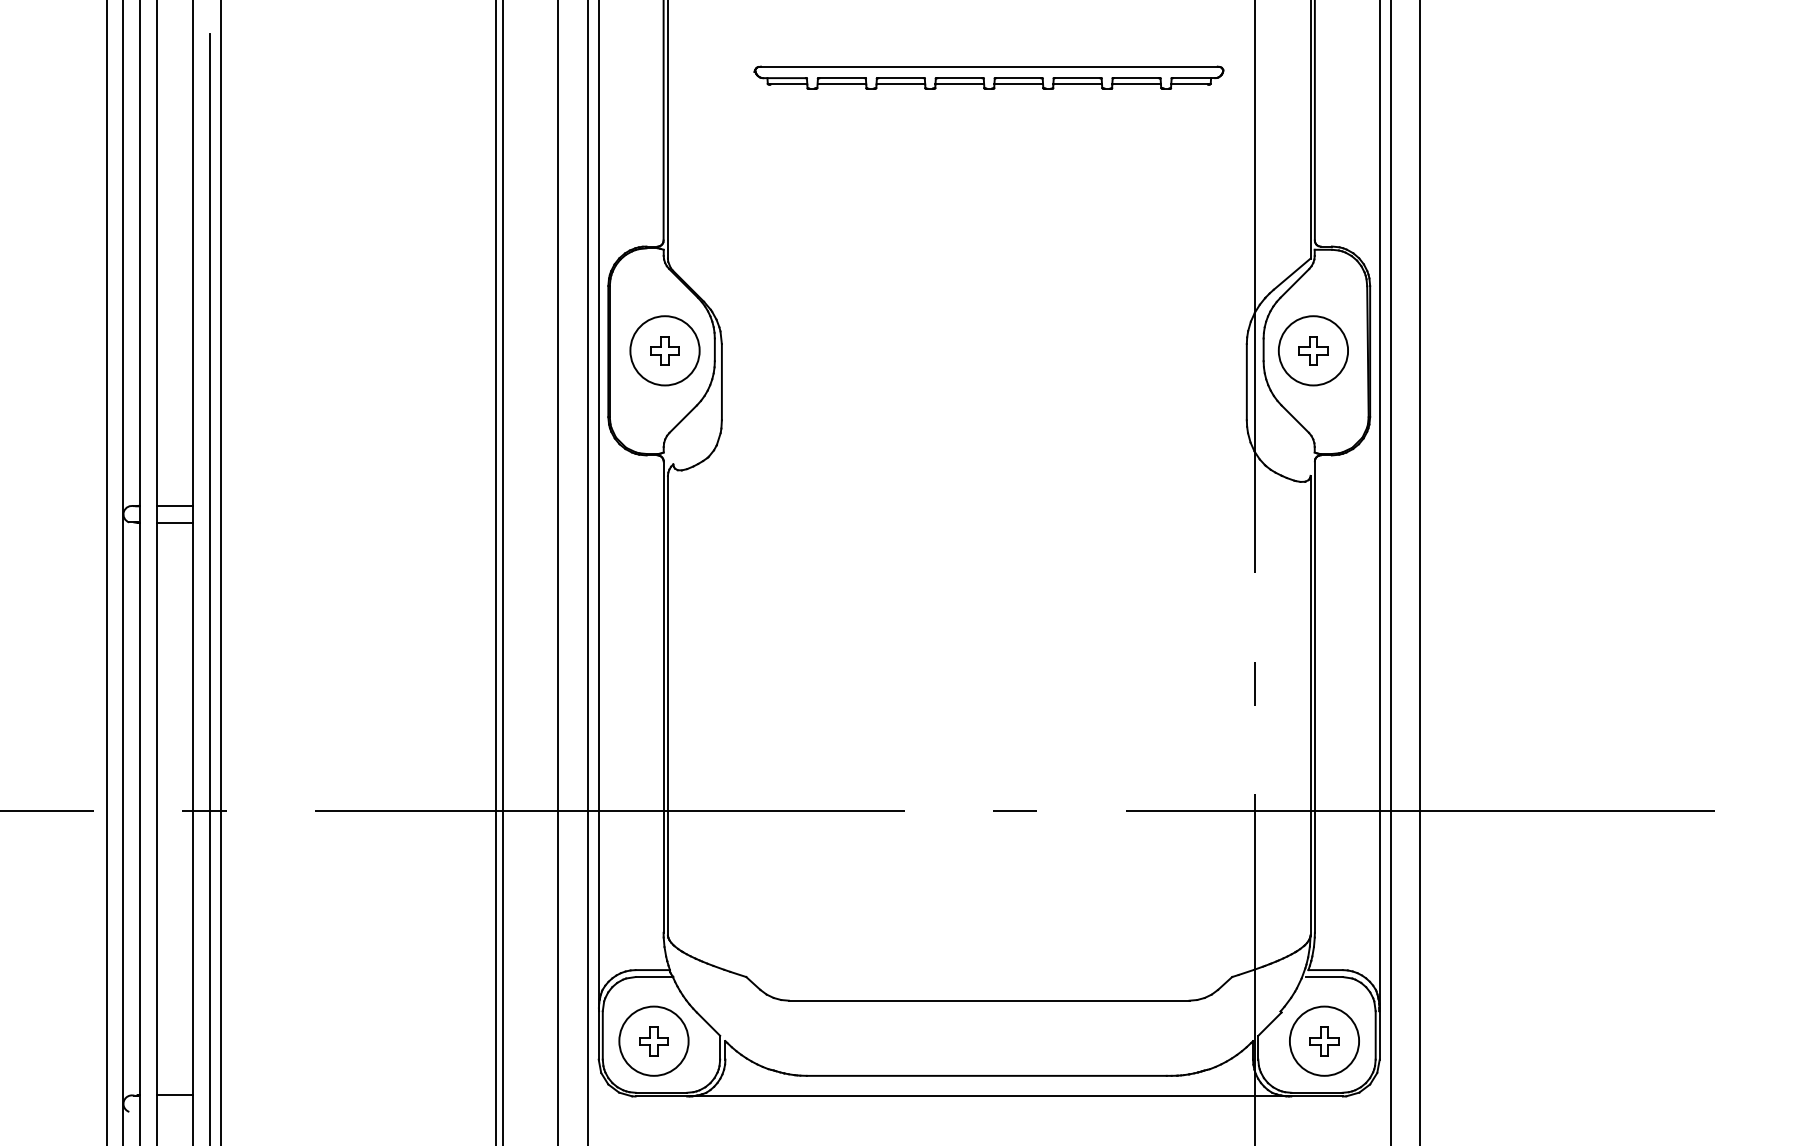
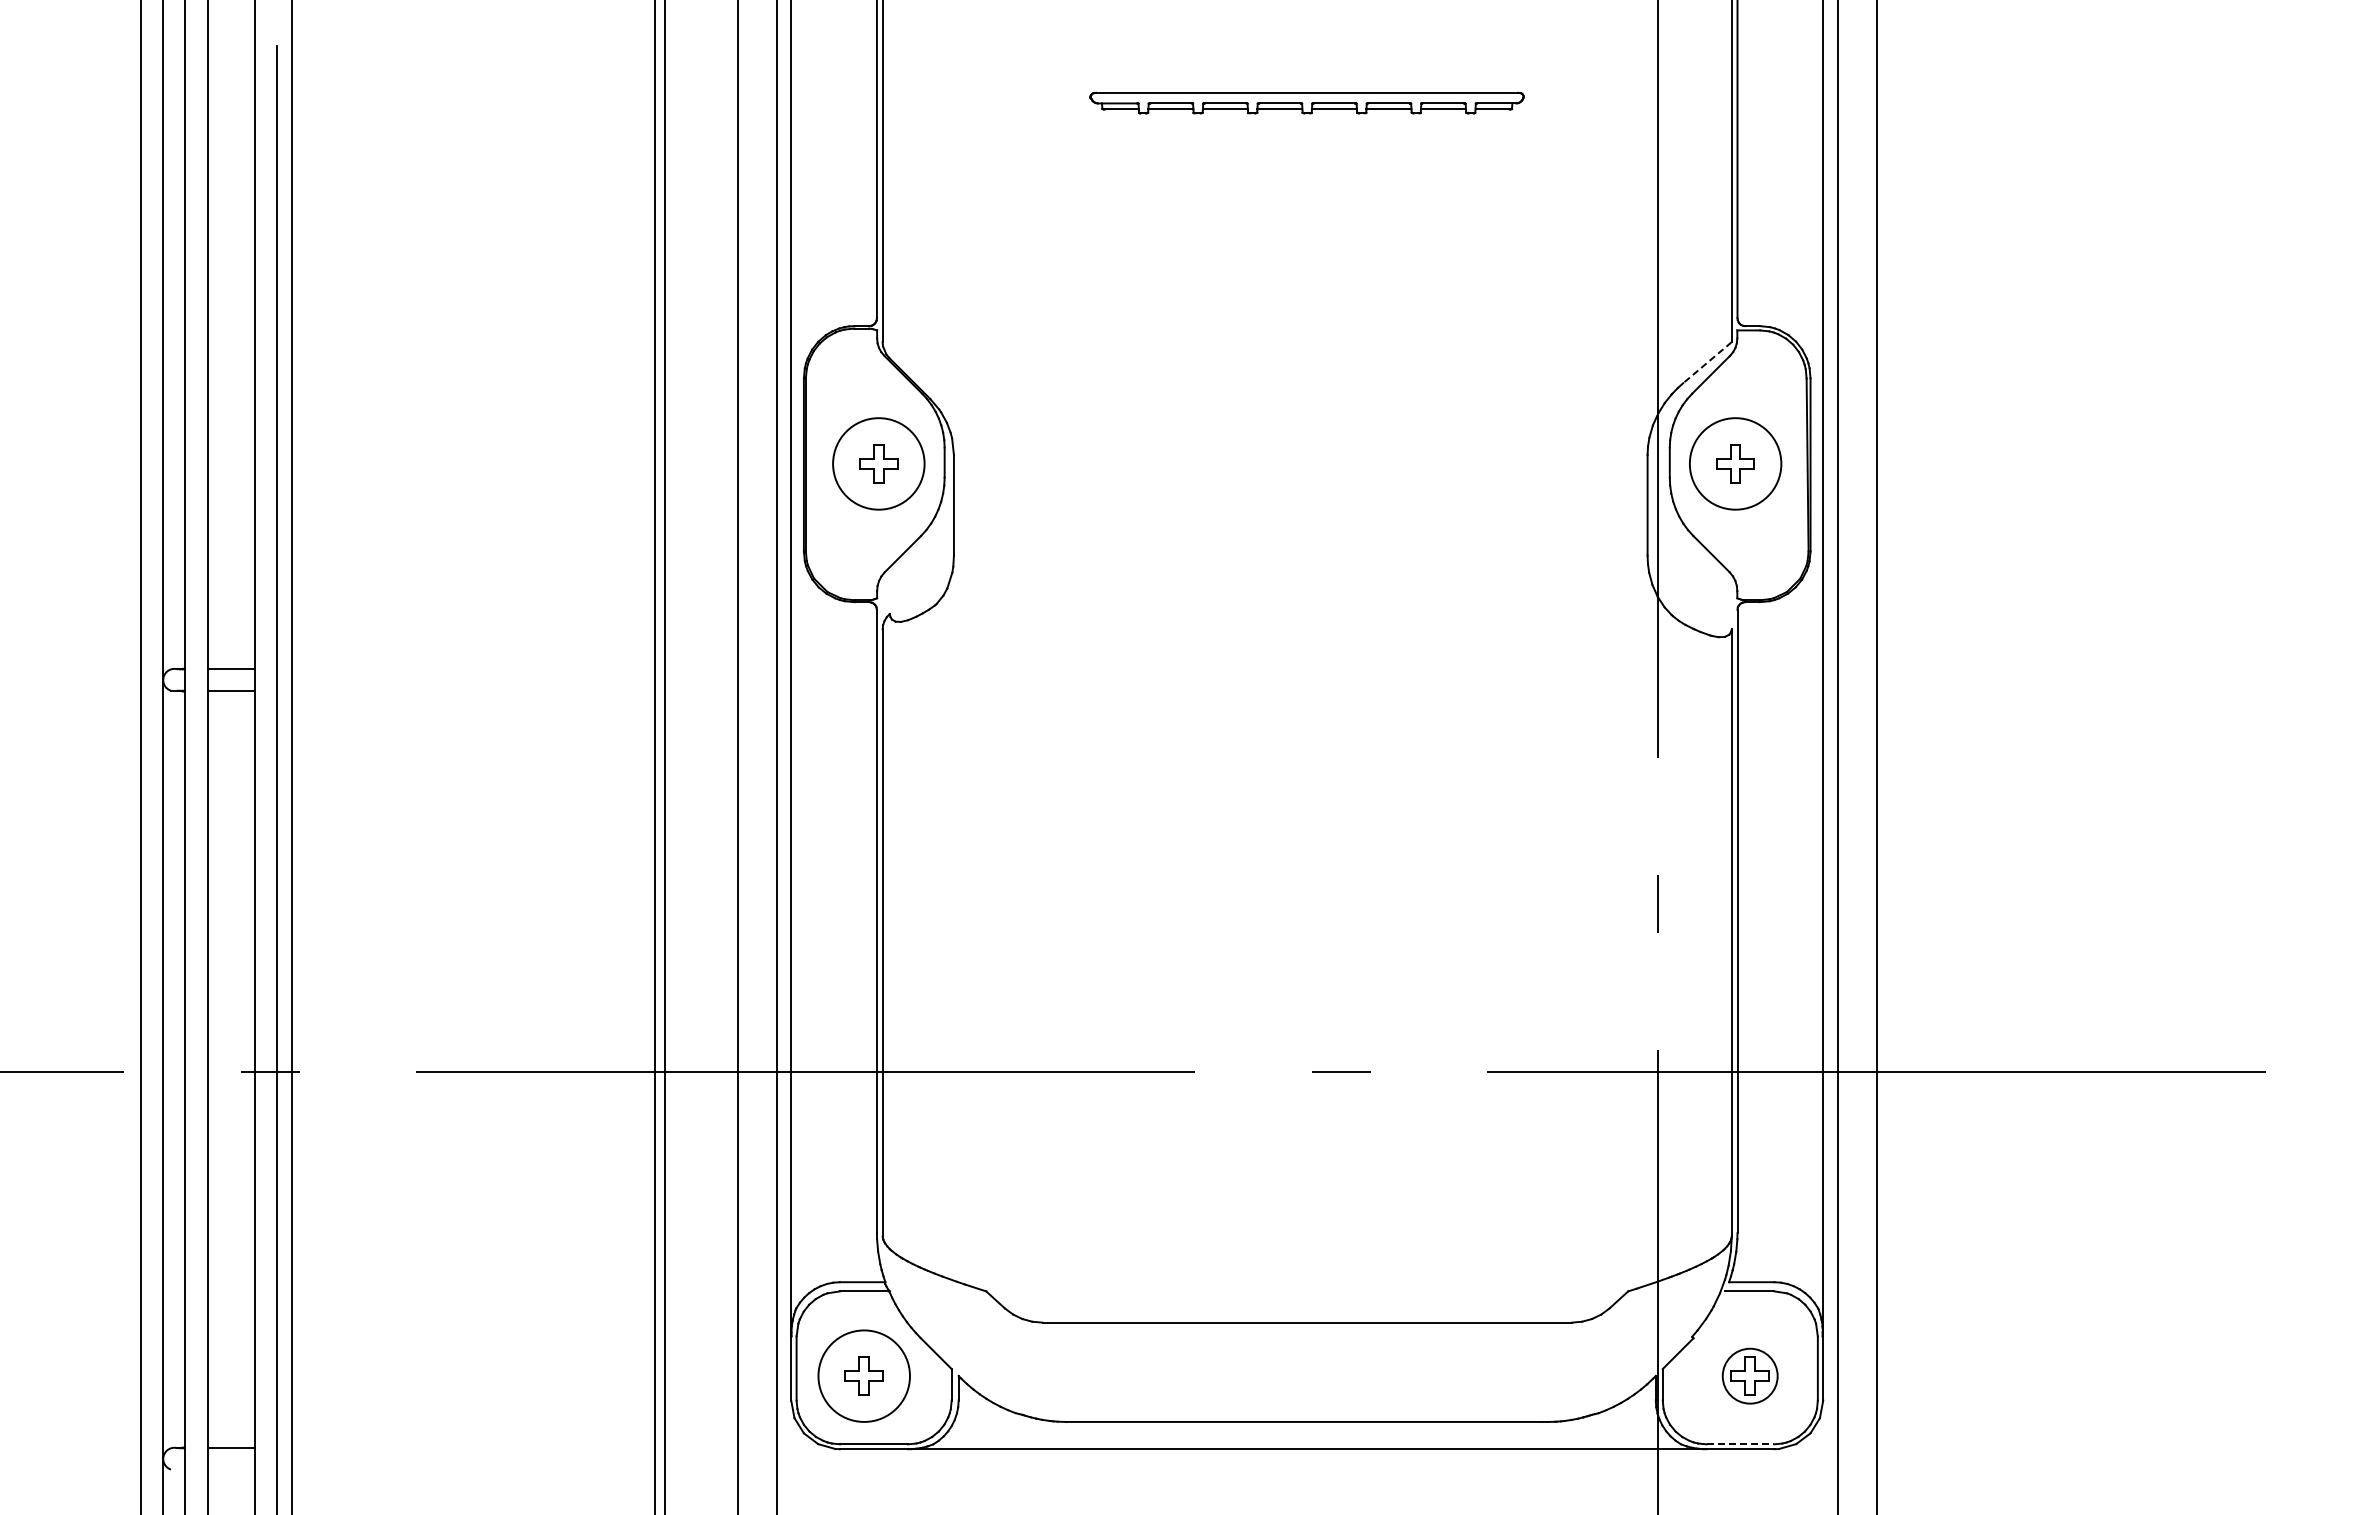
part: (988, 77) -> (1306, 102), size x0.7
line: (1292, 274) -> (1707, 362), solid -> dashed
circle: (1323, 1040) -> (1749, 1375), size x0.6
line: (1317, 1092) -> (1740, 1444), solid -> dashed

